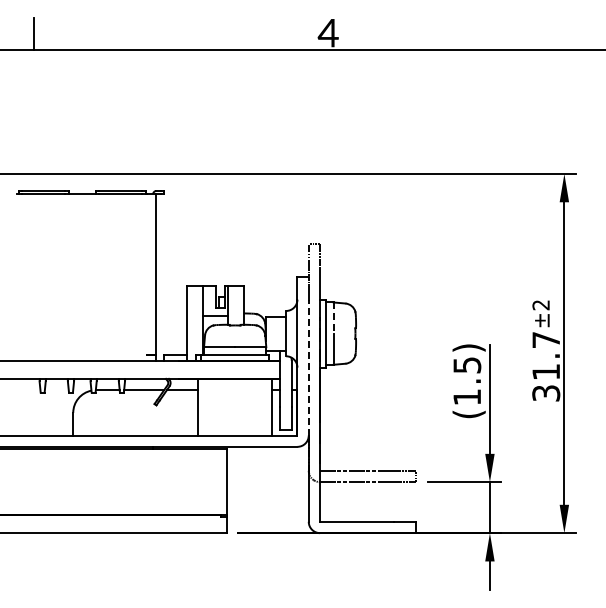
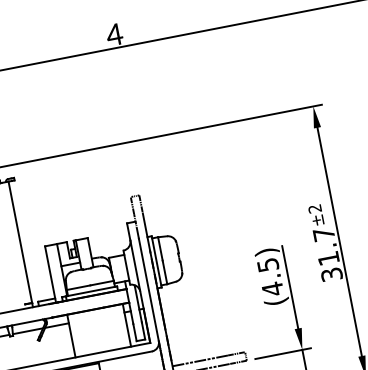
line: (333, 318) -> (160, 249), dashed -> solid
line: (308, 367) -> (148, 289), dashed -> solid
text: (466, 397) -> (272, 289), (1.5) -> (4.5)

